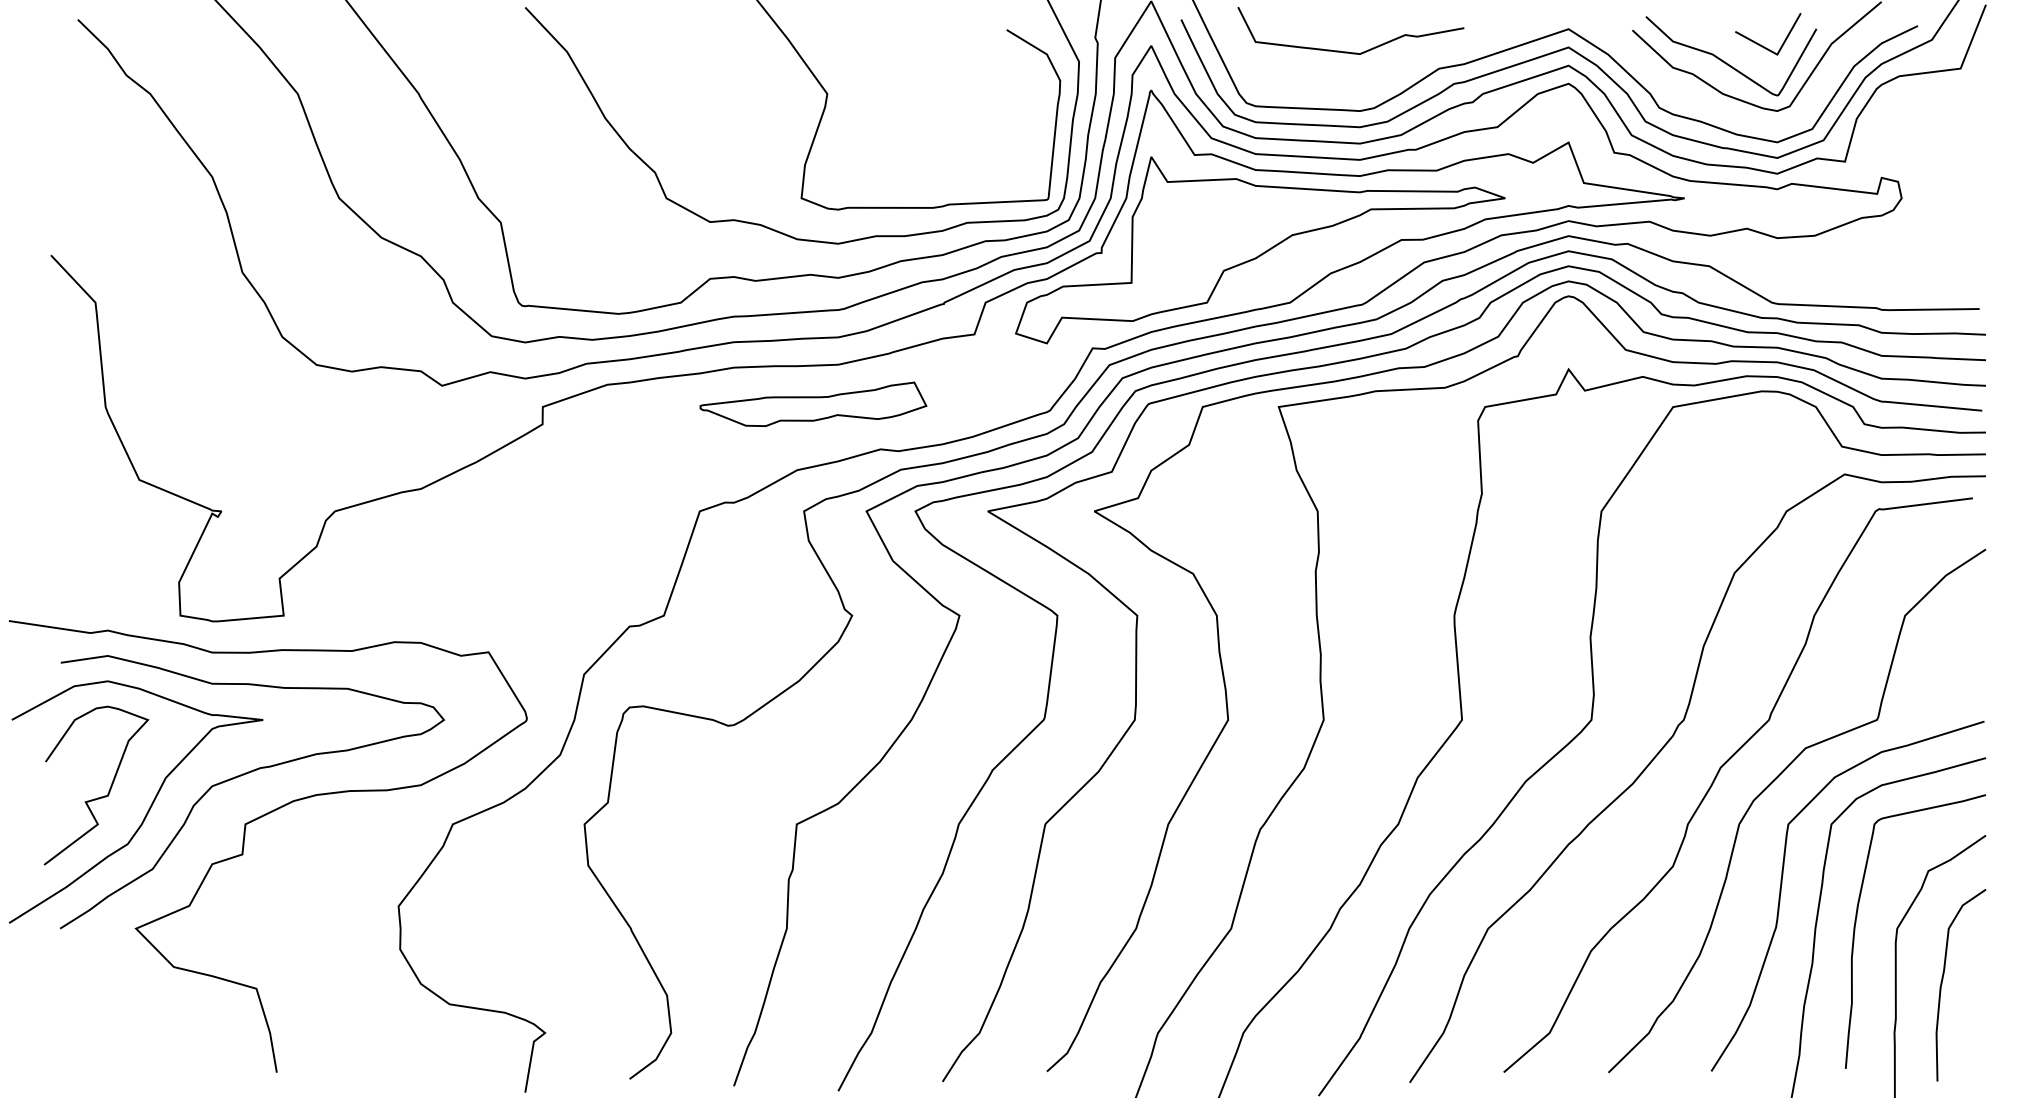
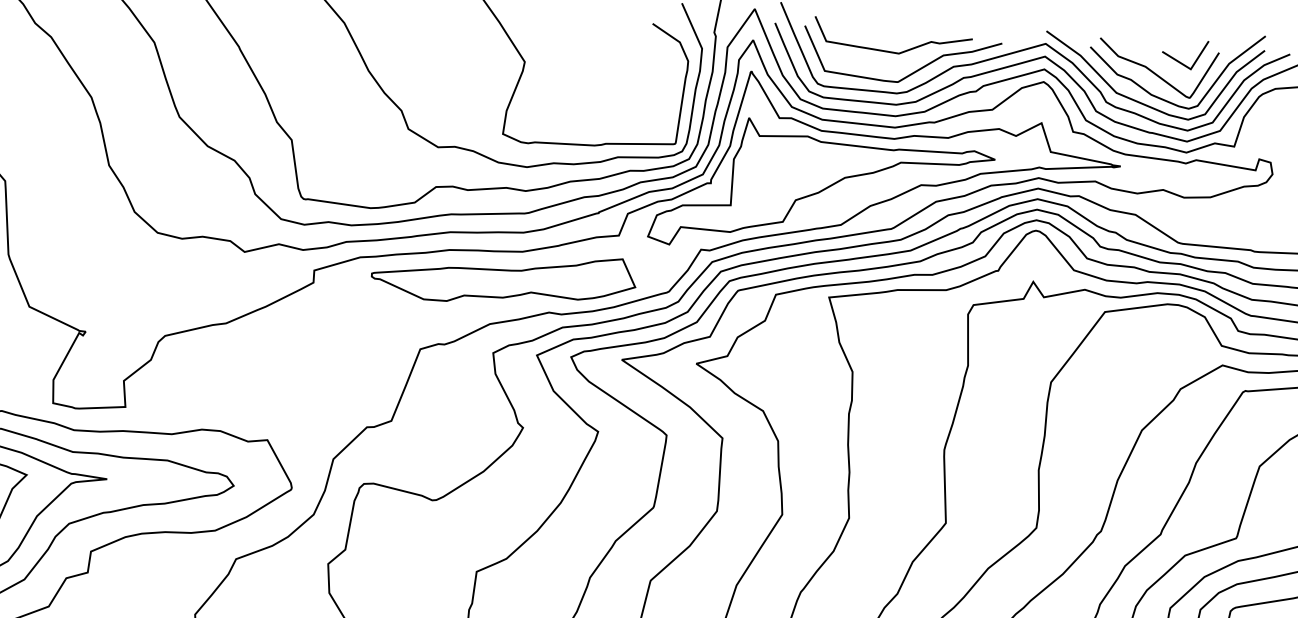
curve: (1380, 80) -> (912, 72), added
curve: (1711, 106) -> (1142, 103), added
part: (813, 404) -> (503, 278), size x1.67

